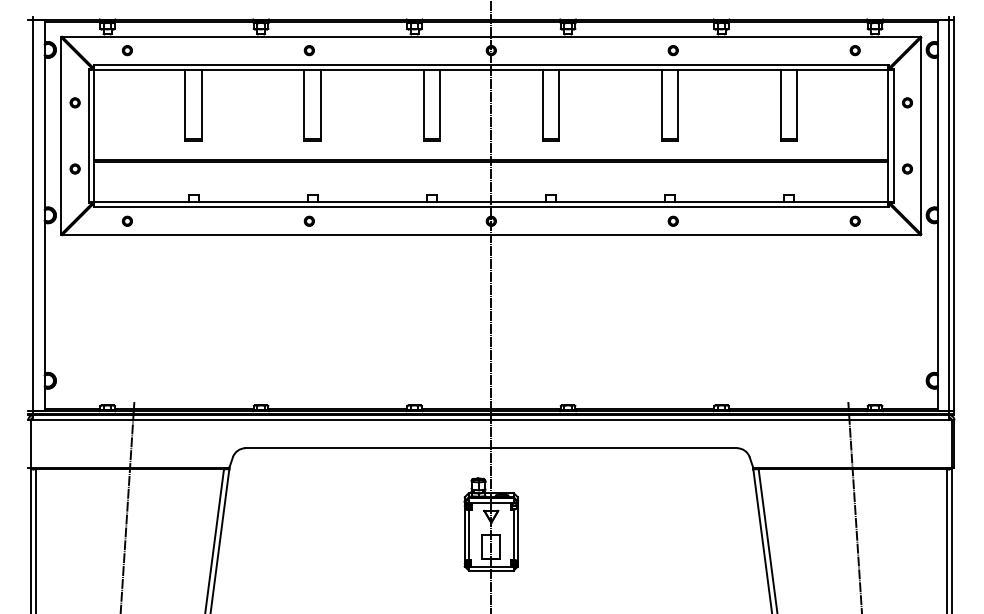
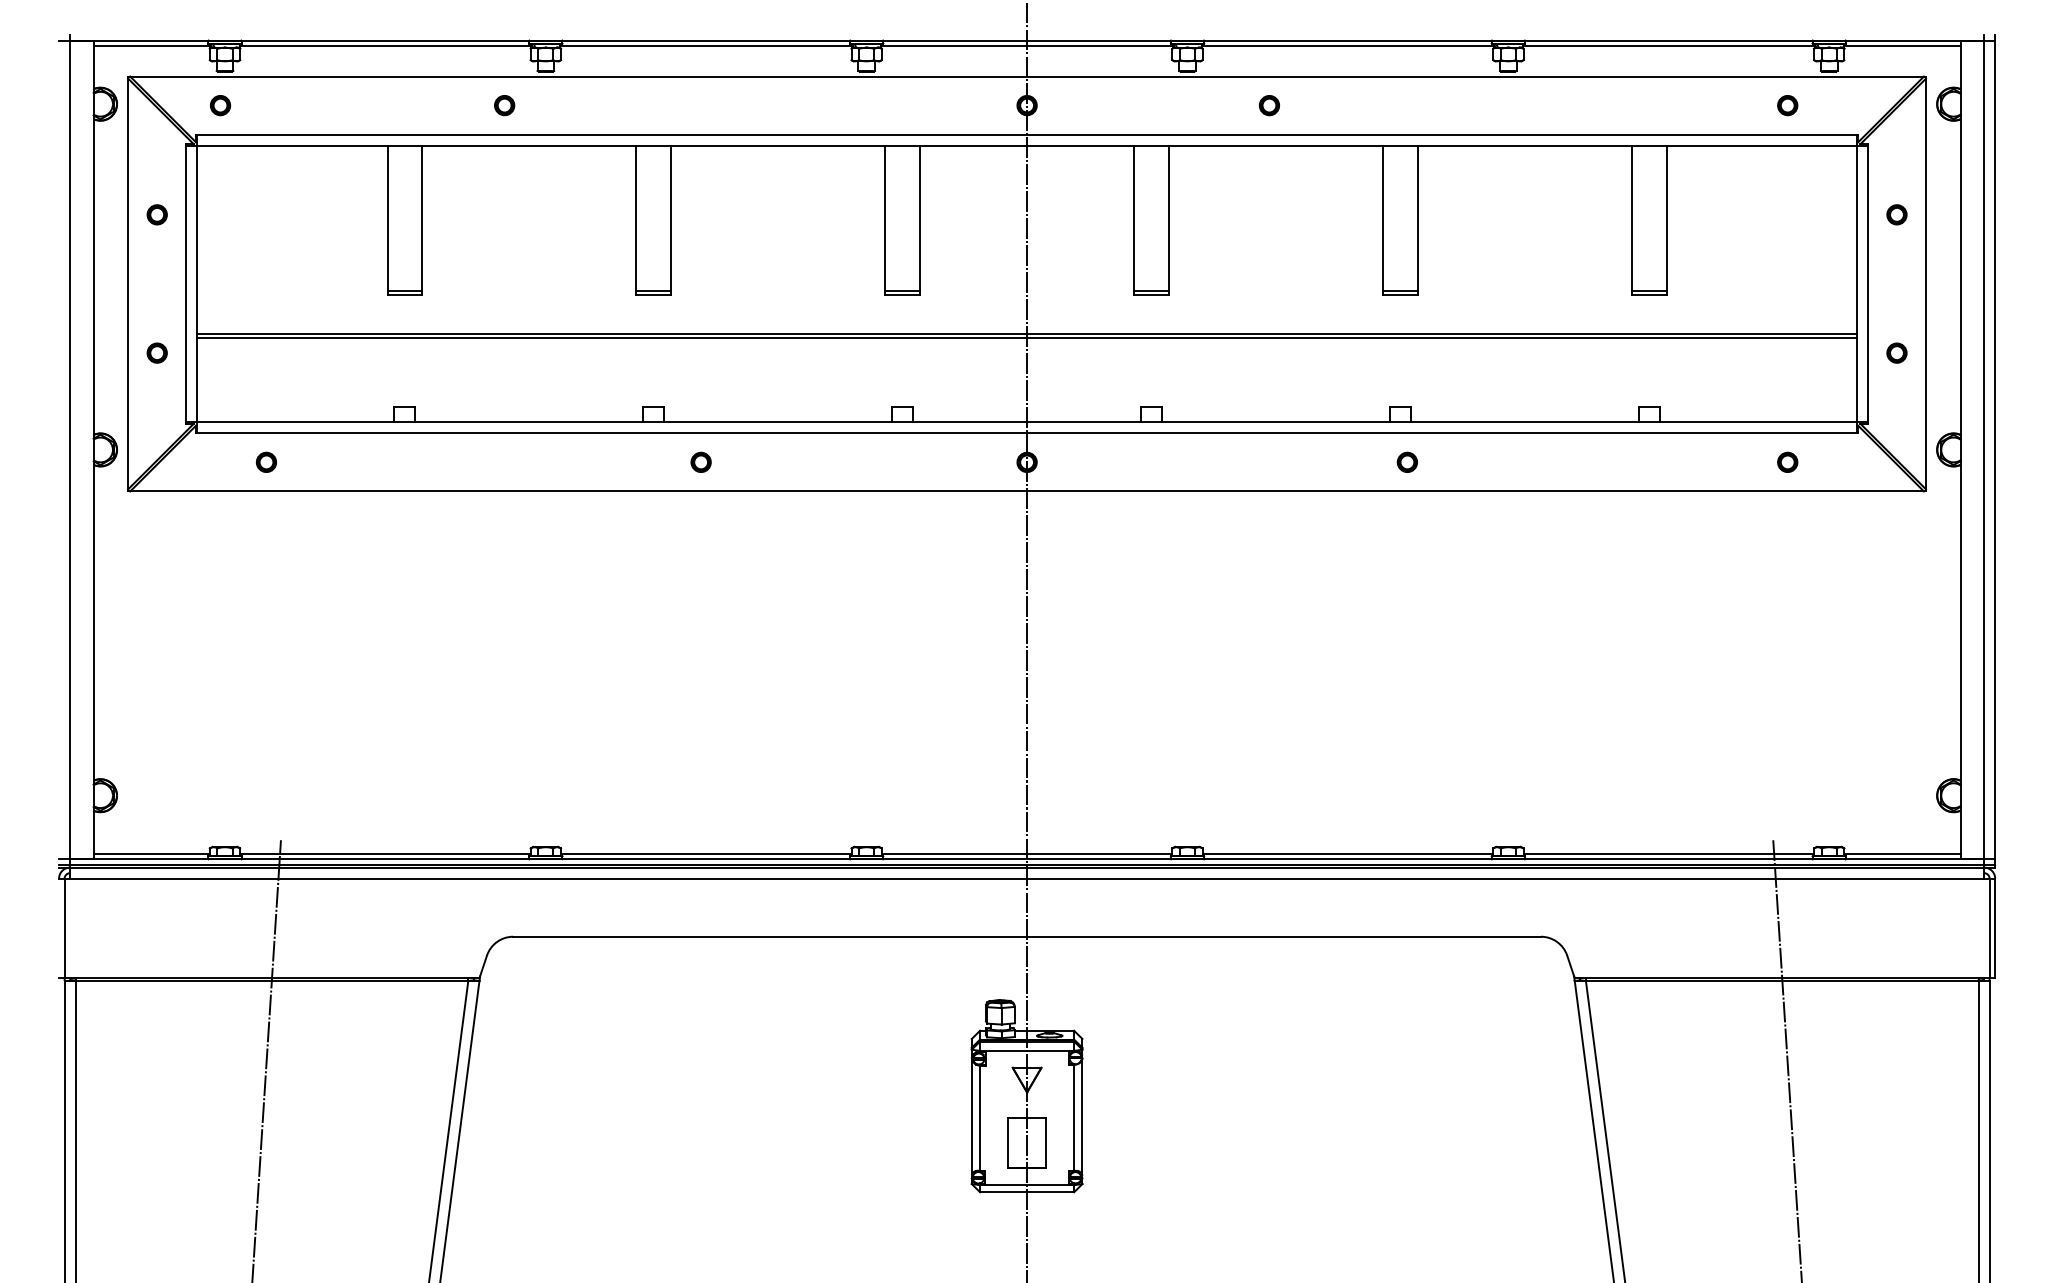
part: (126, 50) -> (218, 105), moved
part: (308, 50) -> (502, 105), moved
part: (672, 50) -> (1267, 105), moved
part: (308, 220) -> (699, 460), moved

